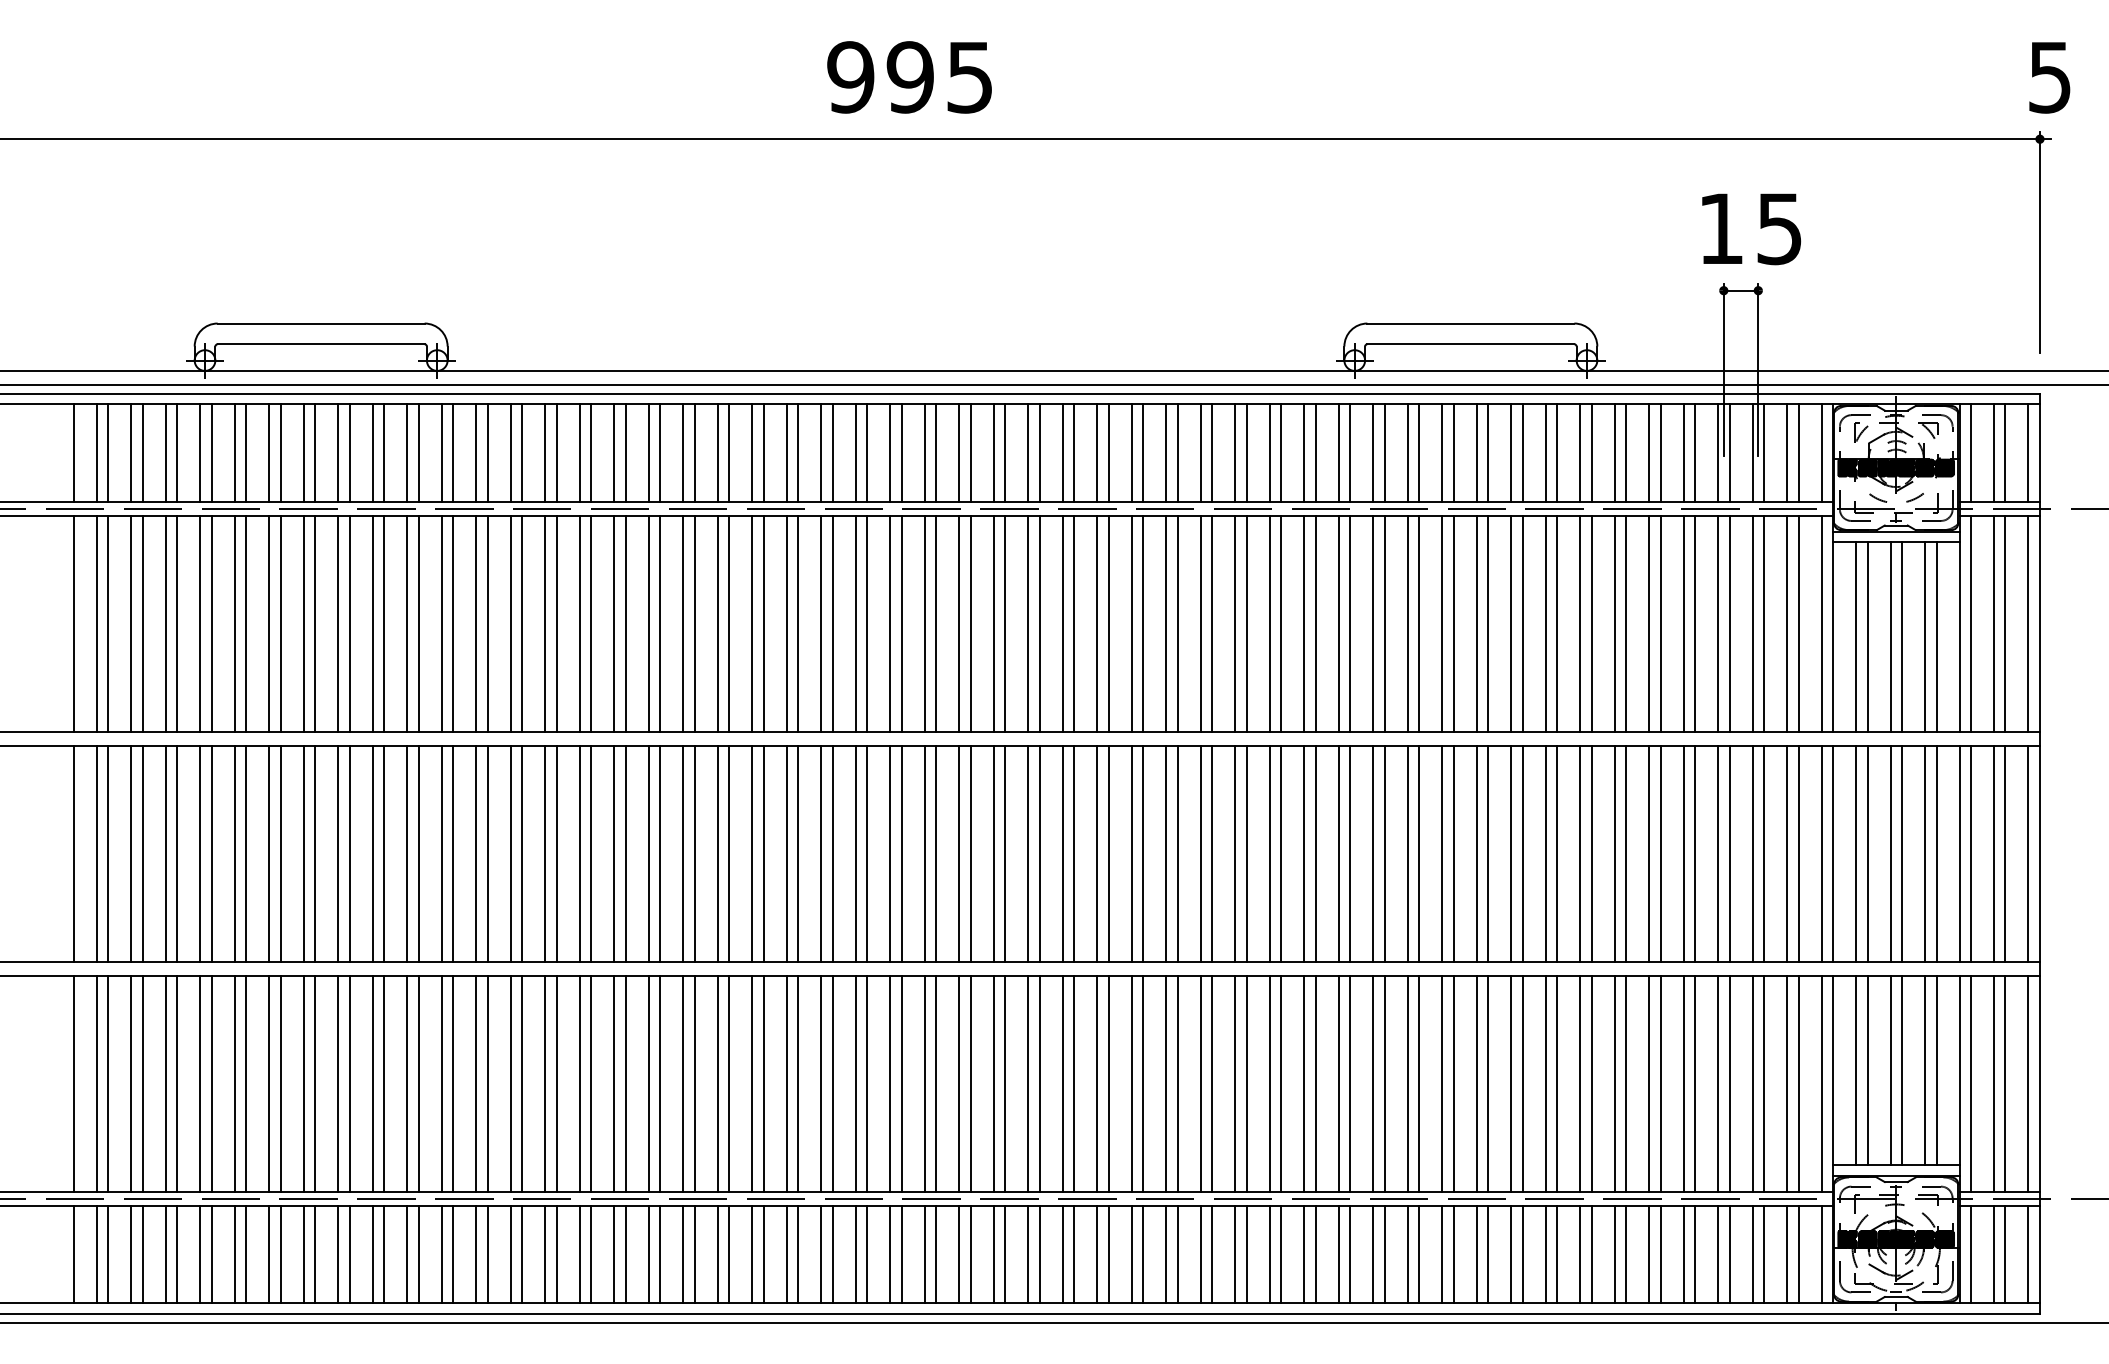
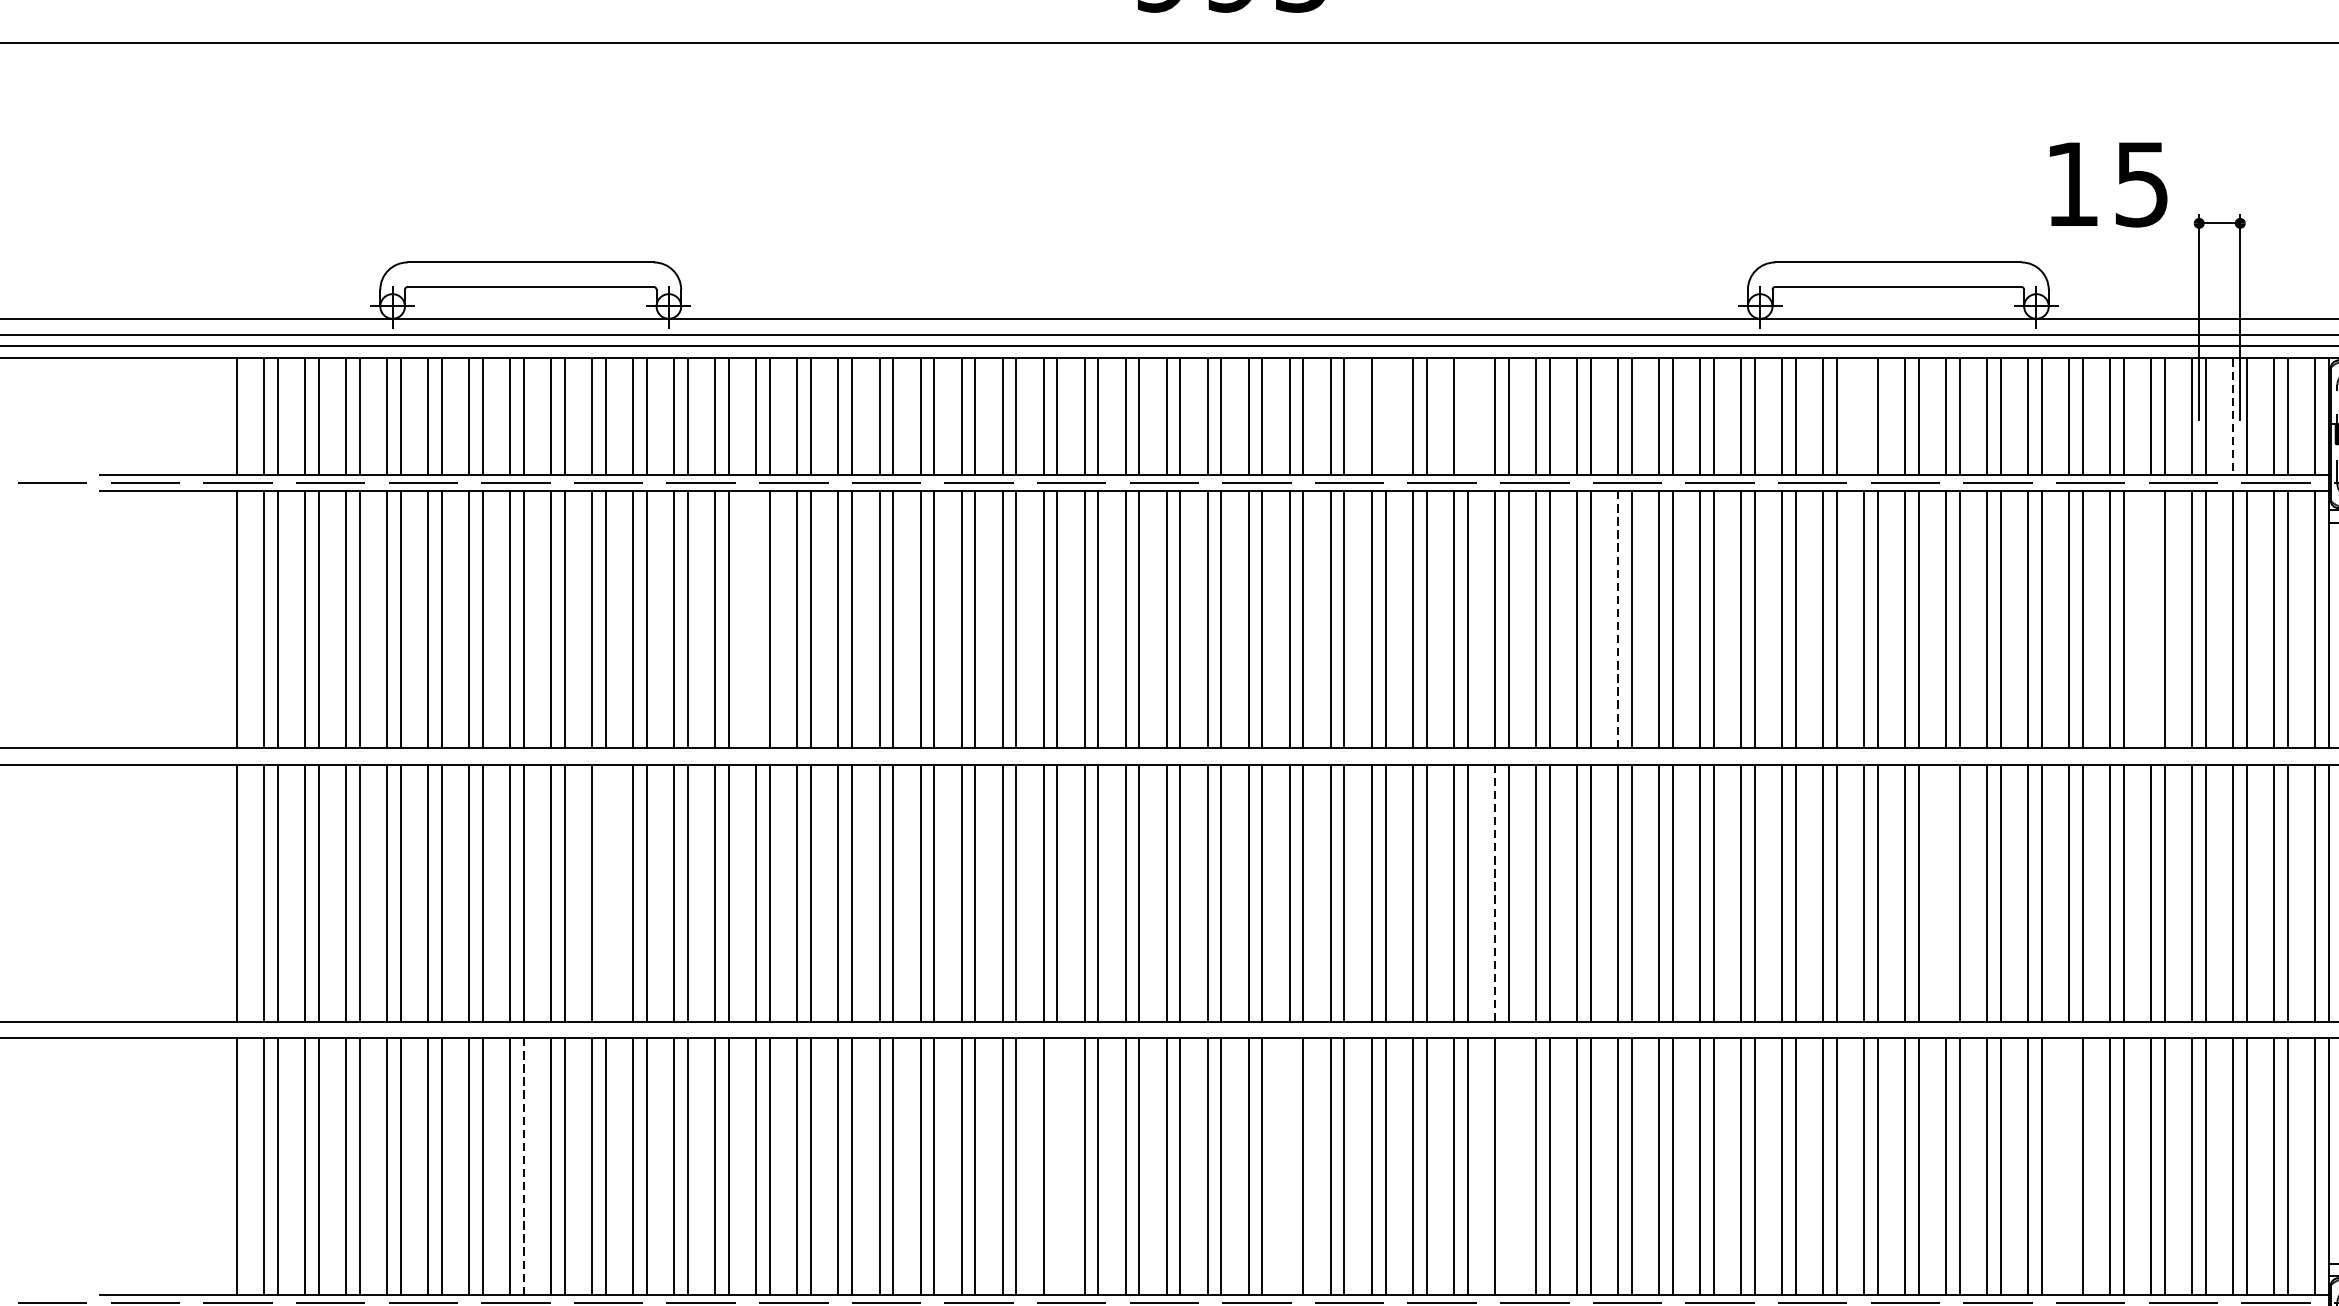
text: (1751, 229) -> (2108, 185), moved
line: (1039, 452) -> (1385, 415), removed
line: (1108, 452) -> (1467, 415), removed
line: (1442, 452) -> (1864, 415), removed
line: (1752, 453) -> (2233, 417), solid -> dashed
line: (510, 623) -> (755, 619), removed
line: (1683, 623) -> (2151, 619), removed
line: (1235, 624) -> (1618, 620), solid -> dashed
line: (384, 853) -> (606, 892), removed
line: (1511, 853) -> (1946, 892), removed
line: (1131, 854) -> (1494, 894), solid -> dashed
line: (763, 1083) -> (1056, 1166), removed
line: (959, 1083) -> (1290, 1166), removed
line: (1143, 1083) -> (1508, 1166), removed
line: (1614, 1083) -> (2069, 1166), removed
line: (315, 1084) -> (524, 1167), solid -> dashed

